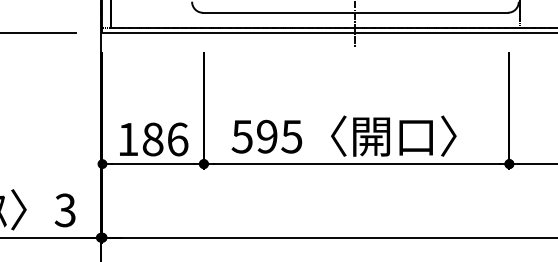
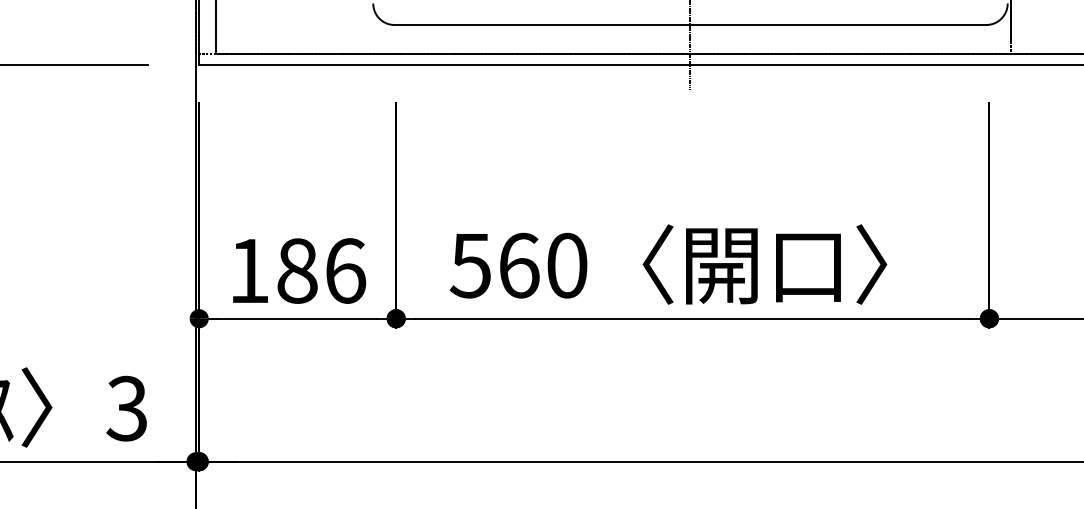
text: (279, 136) -> (542, 265), 595 -> 560

